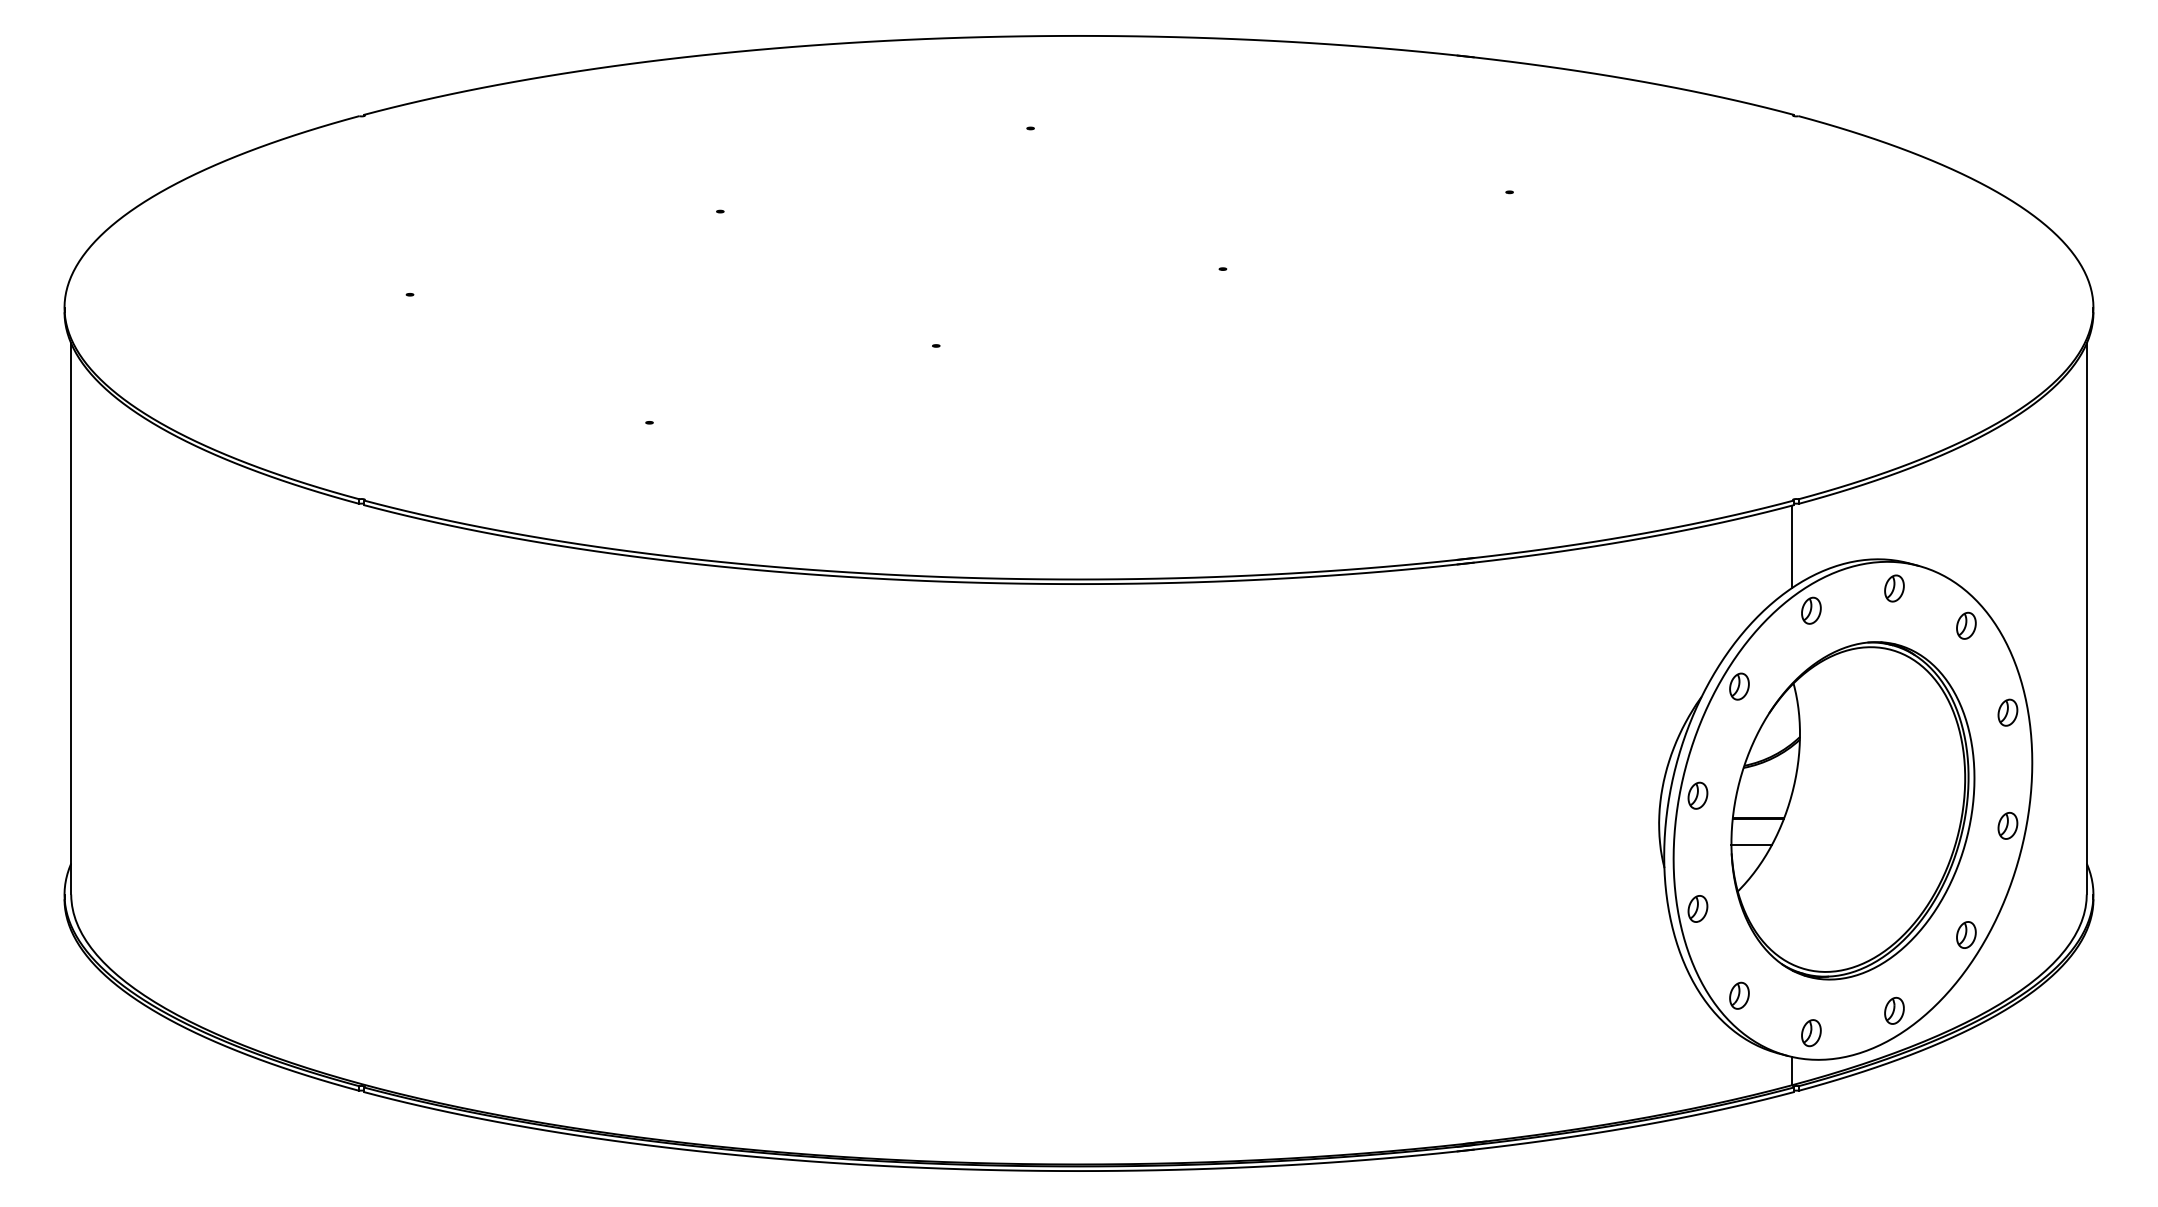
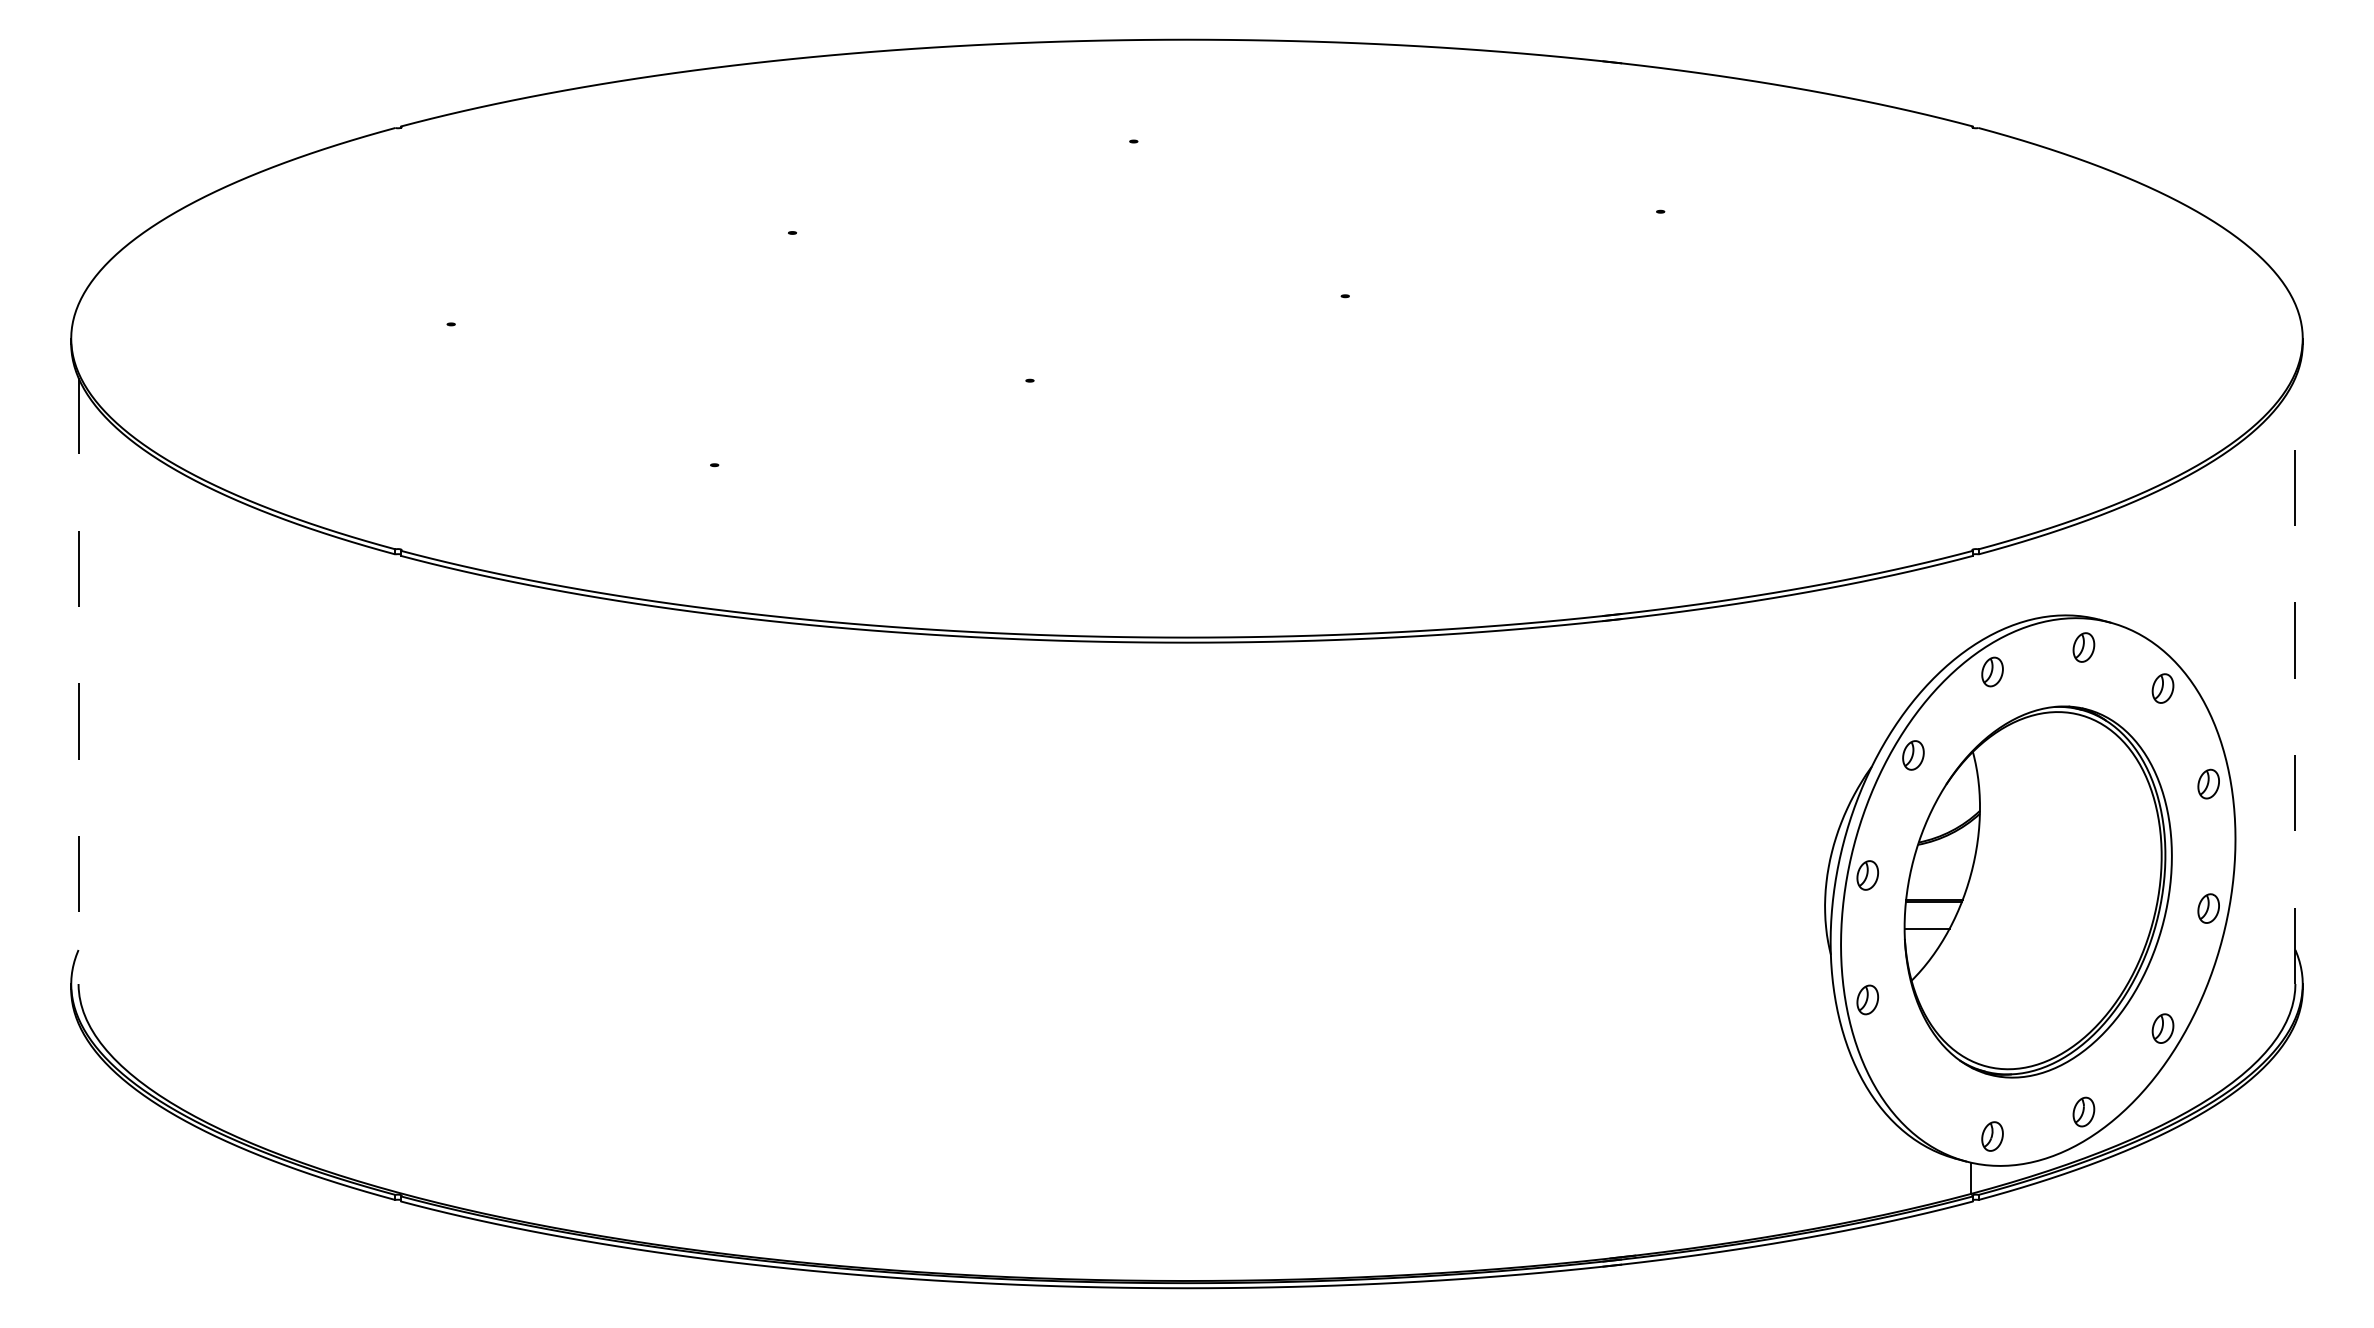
line: (1791, 546) -> (1970, 601), removed
line: (2086, 618) -> (2295, 680), solid -> dashed
line: (71, 619) -> (78, 681), solid -> dashed
part: (1739, 995) -> (1913, 1095), removed

